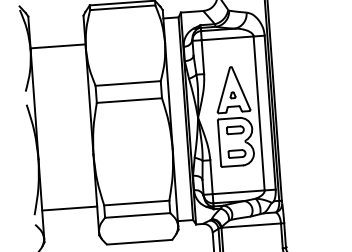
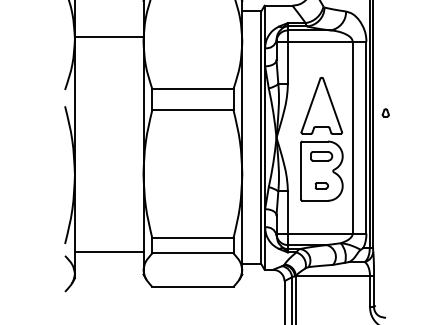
part: (232, 94) -> (385, 112), moved
part: (236, 153) -> (321, 185), size x0.6
line: (69, 208) -> (108, 251), moved

